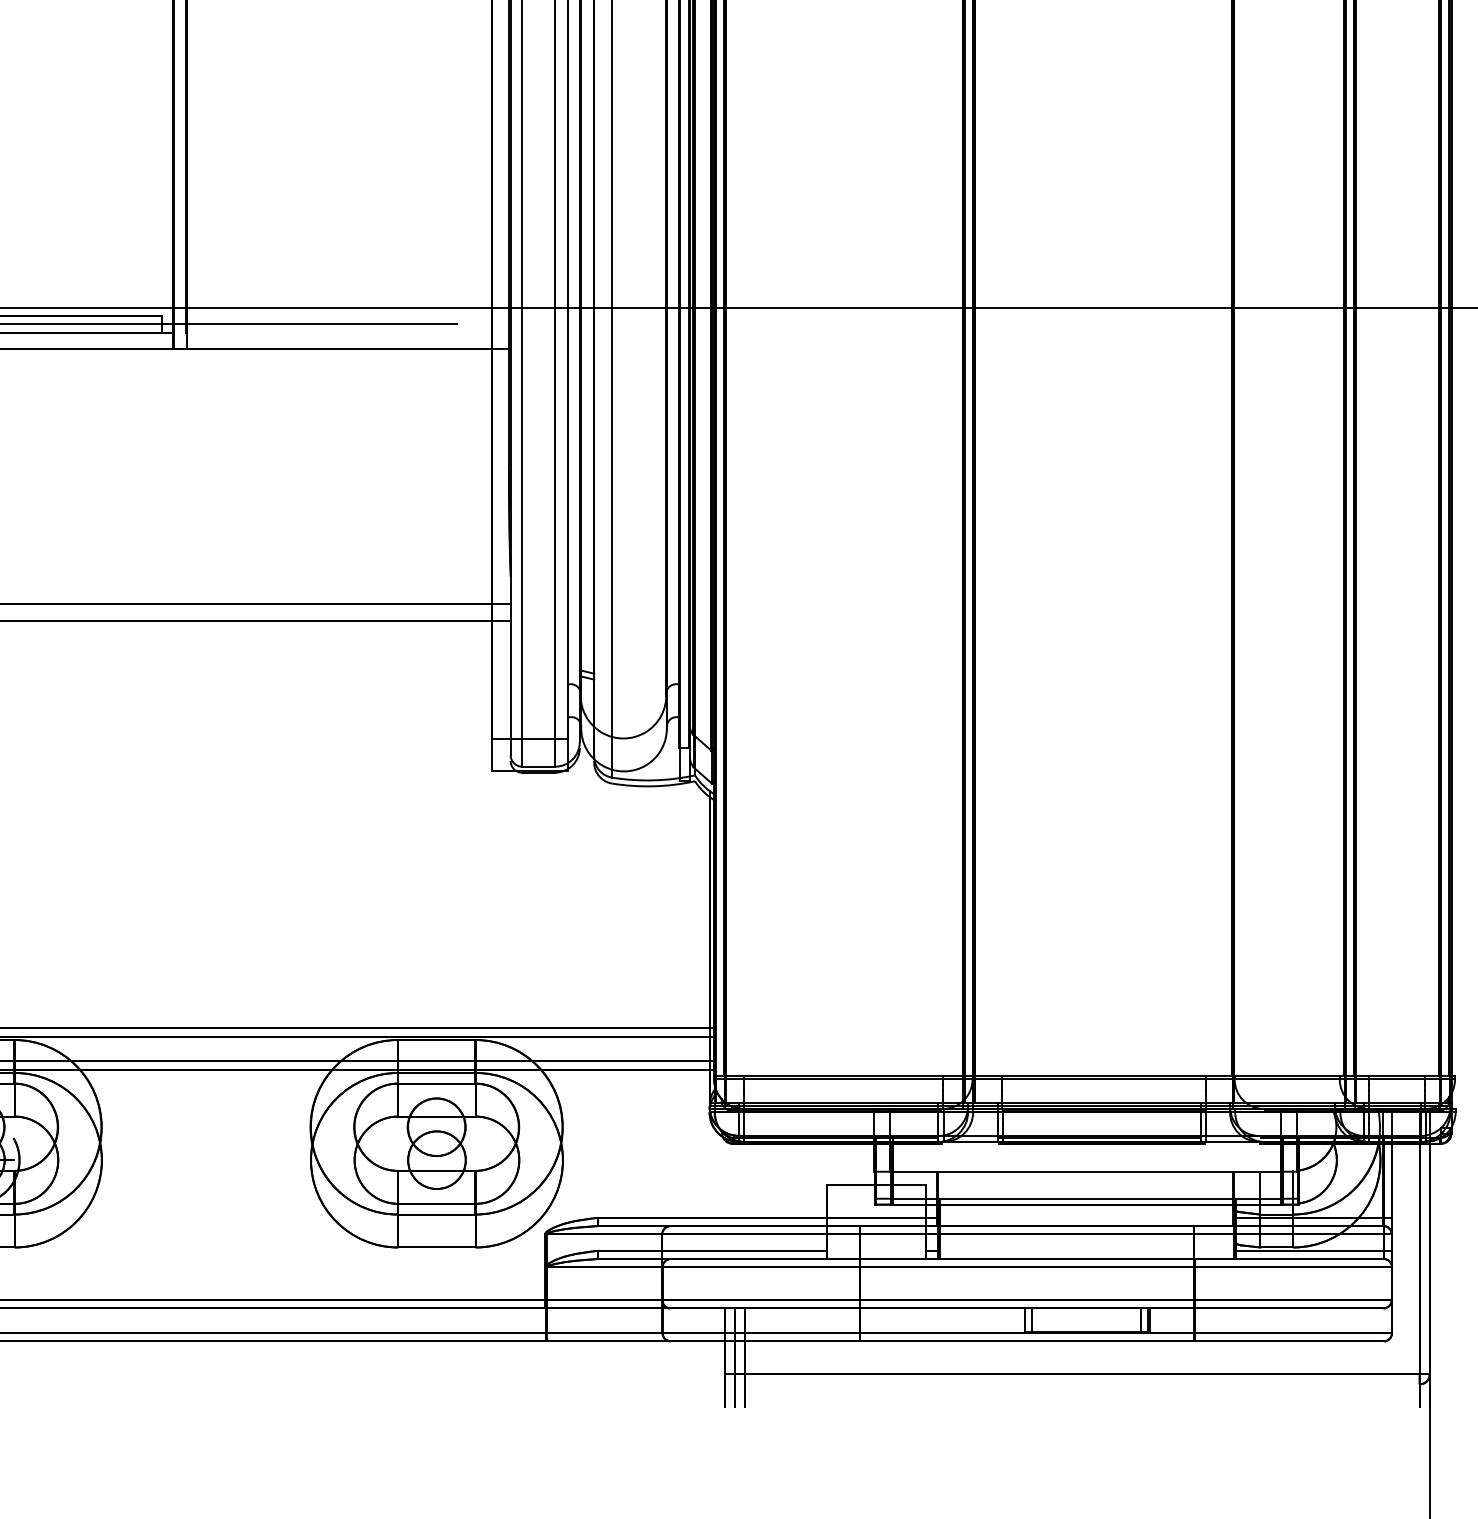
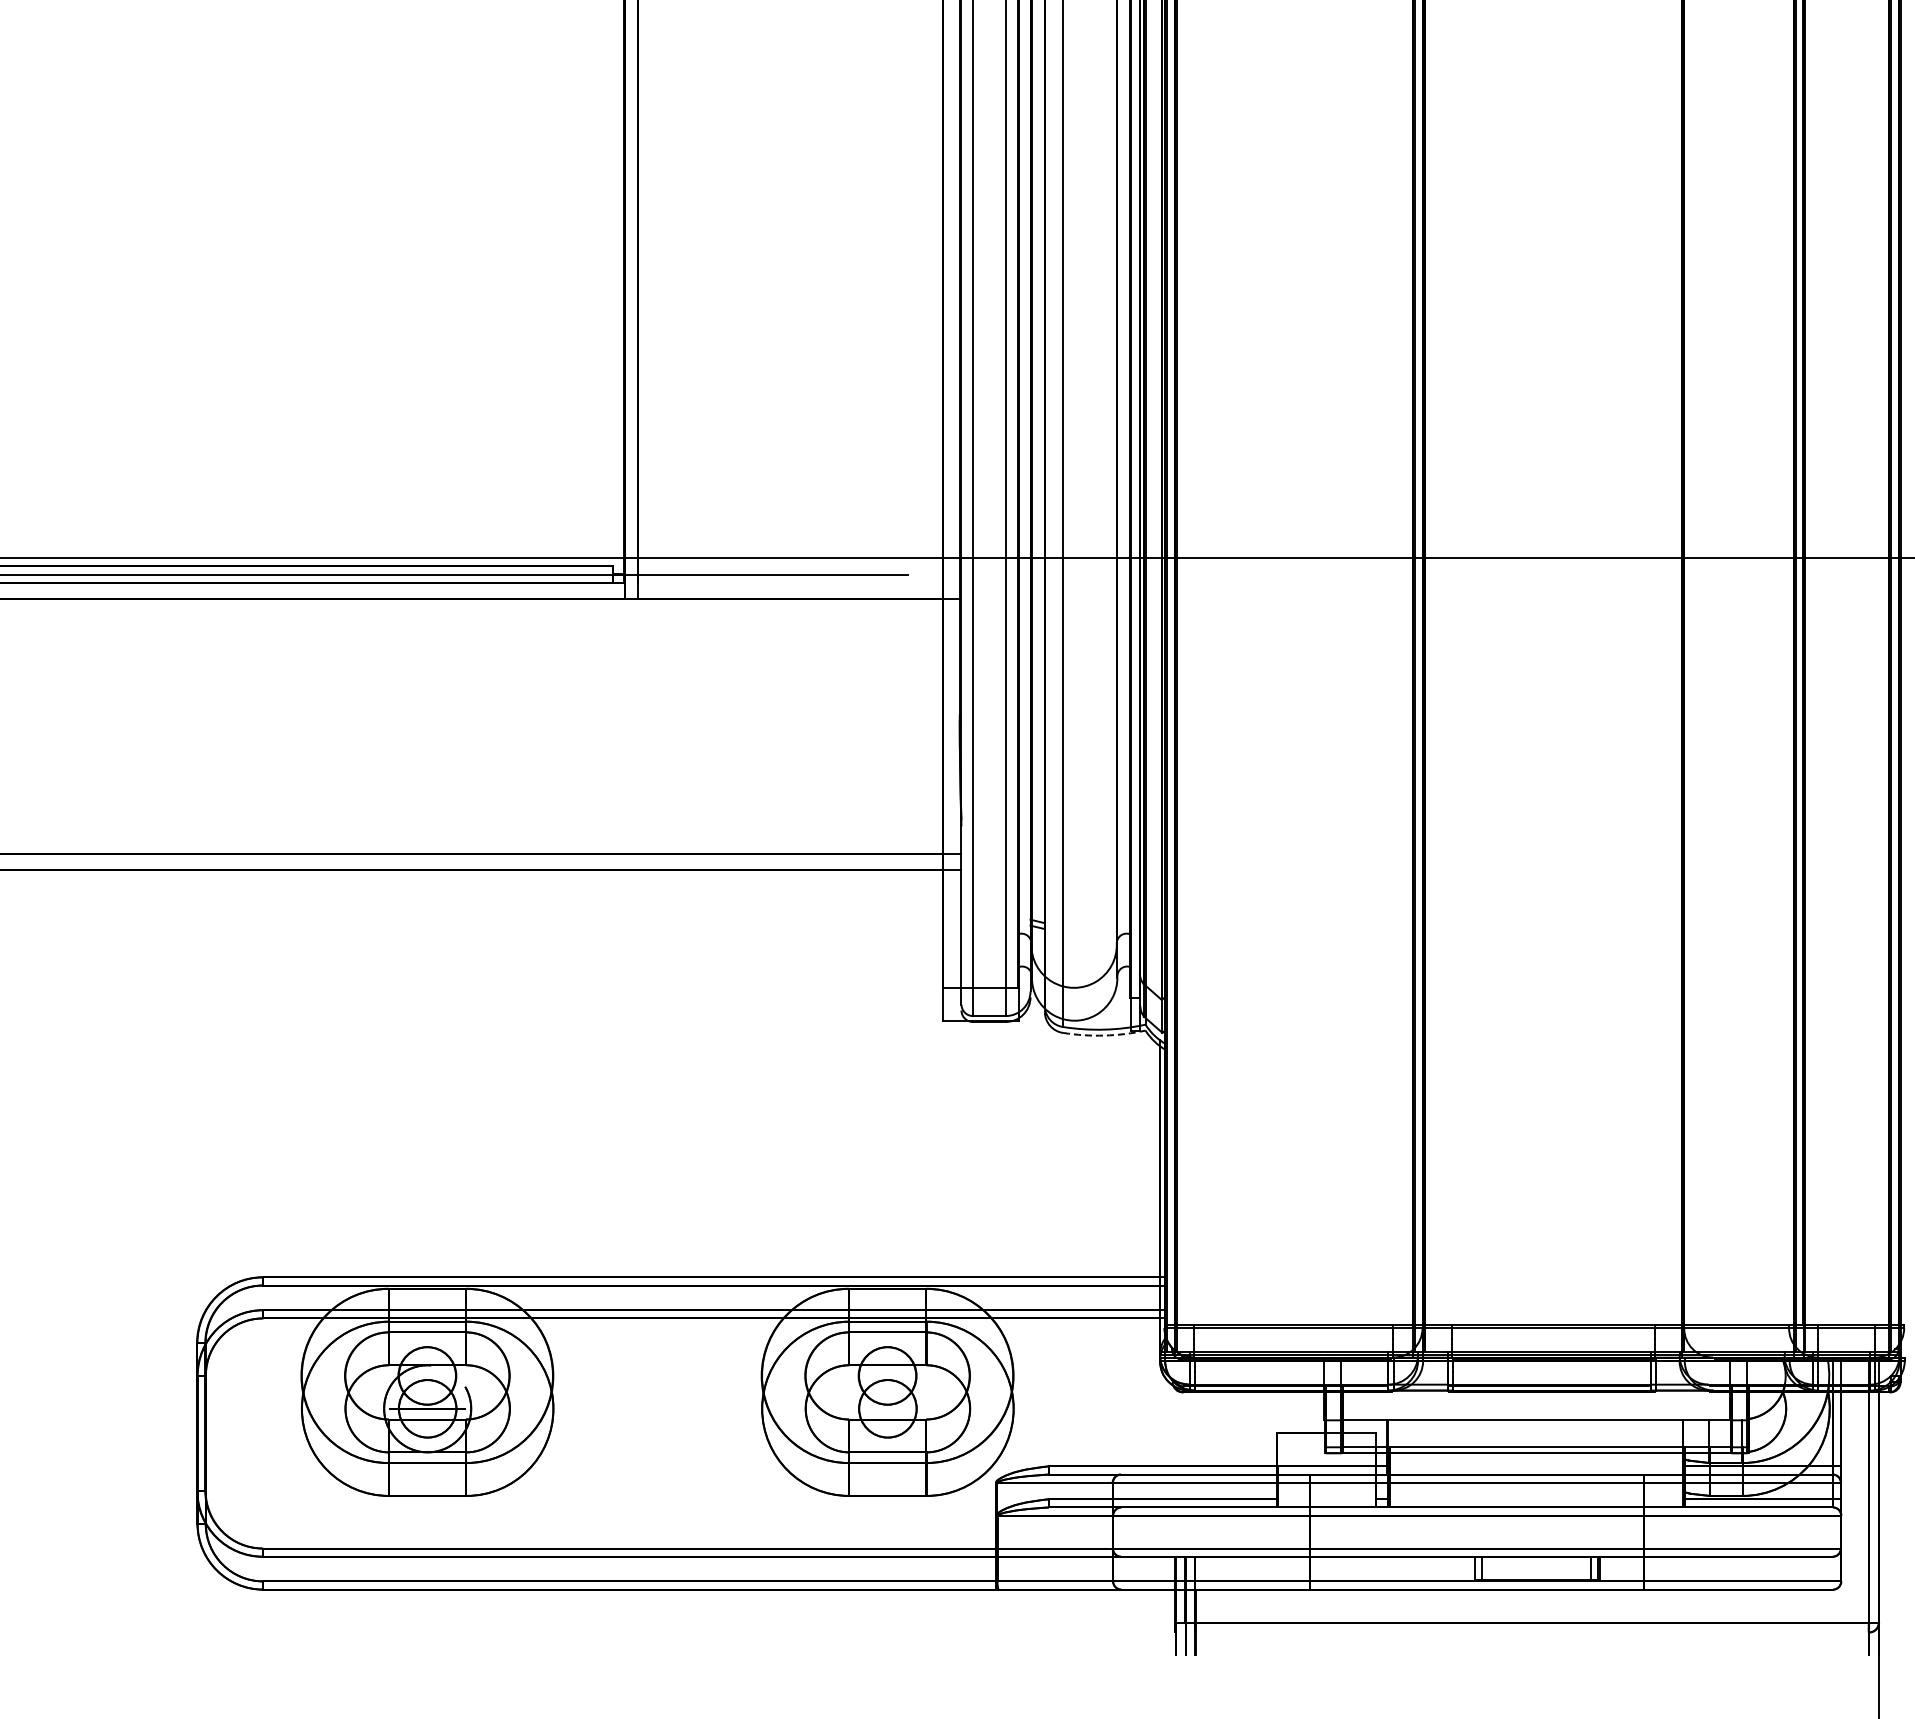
arc: (653, 786) -> (1104, 1035), solid -> dashed

